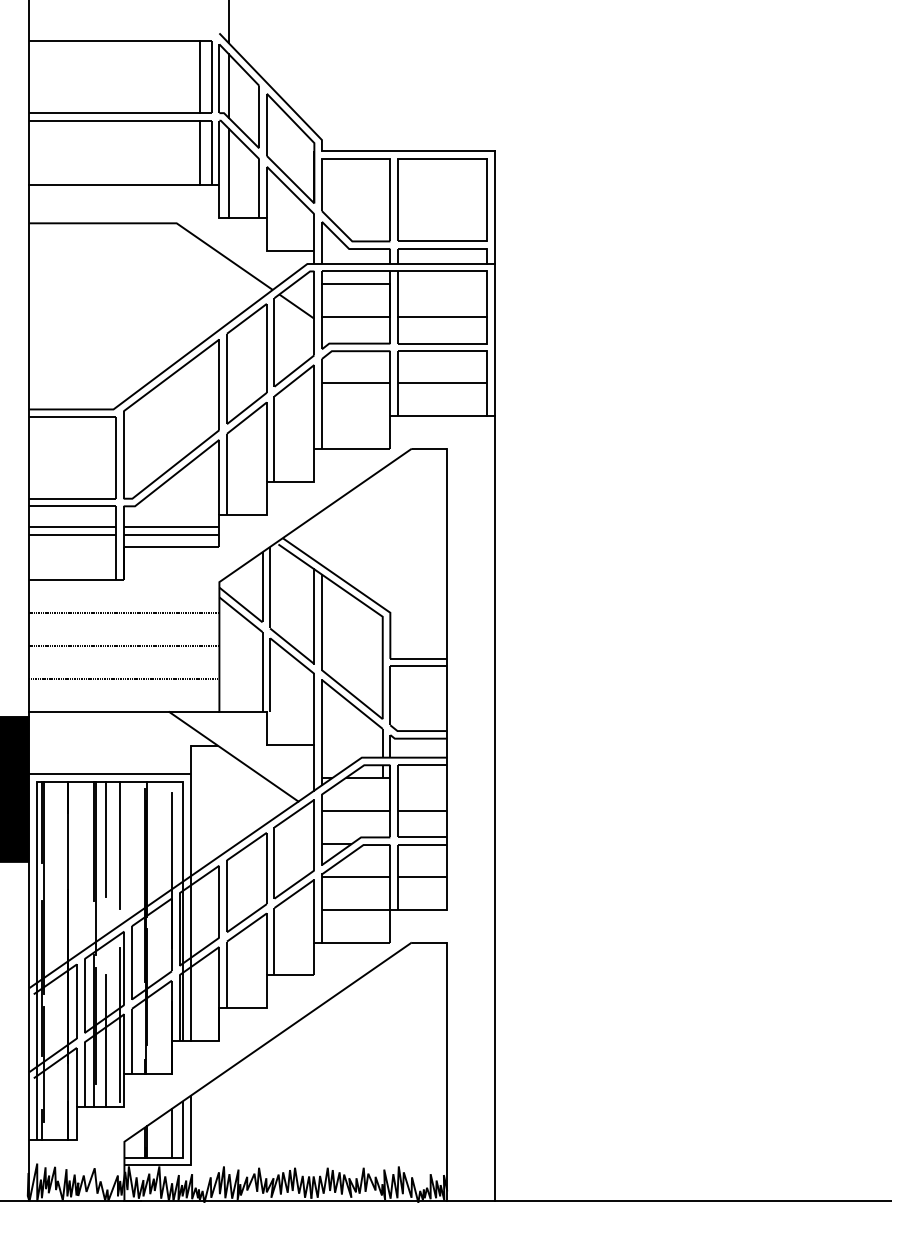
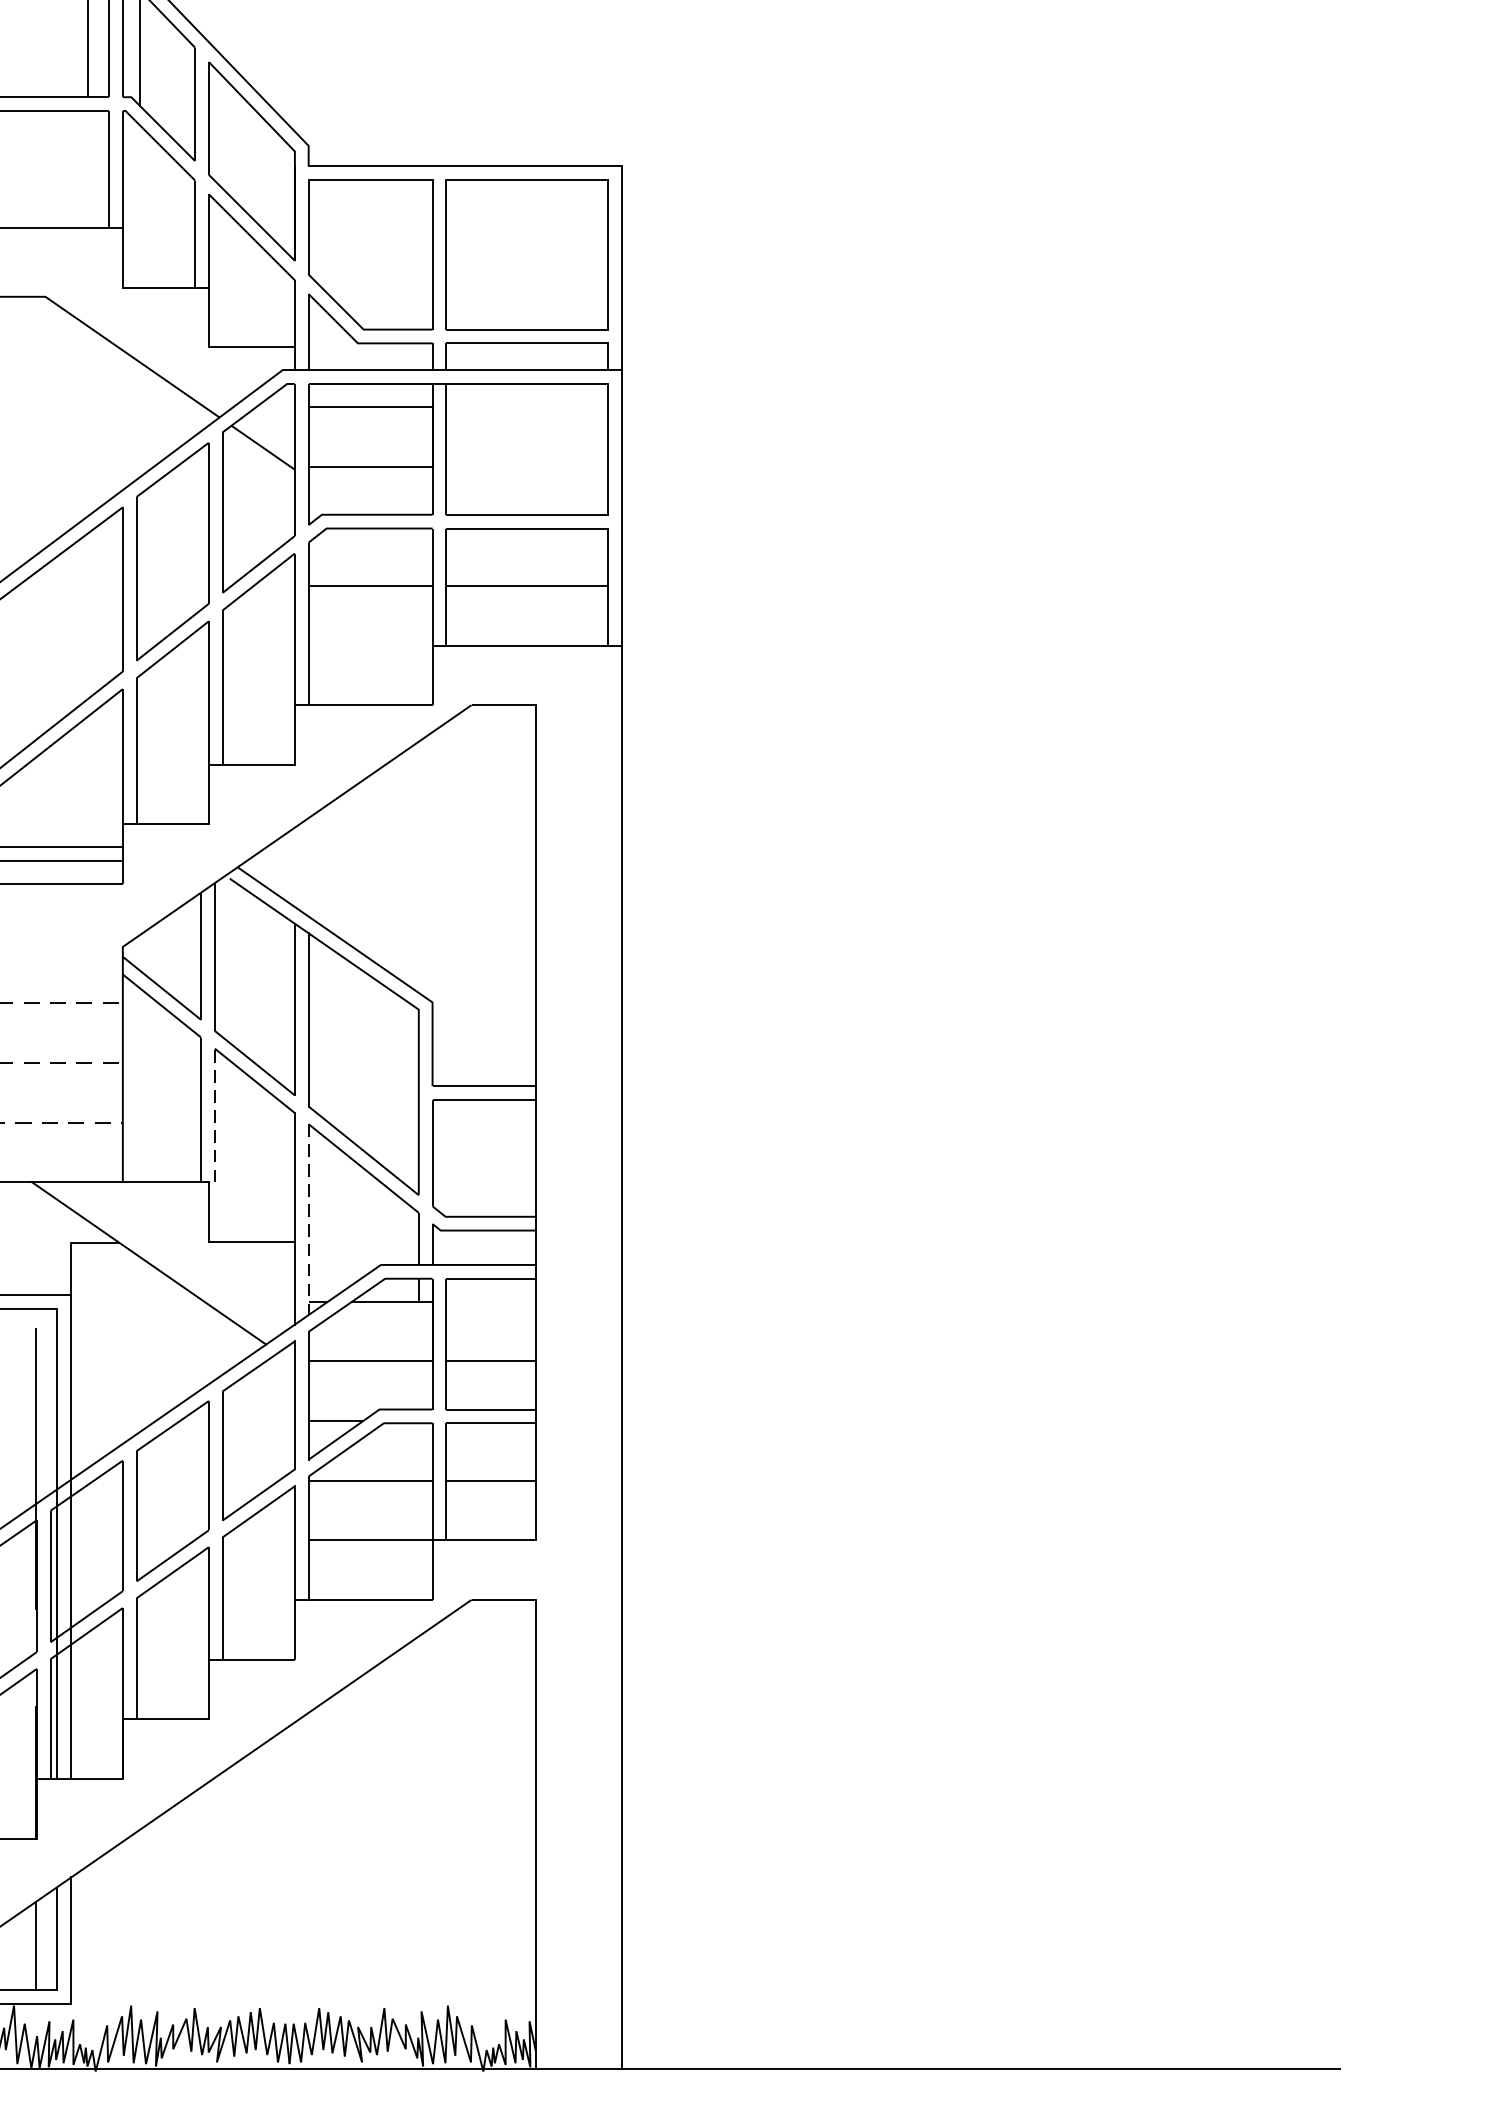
line: (200, 152) -> (88, 168), removed
line: (228, 173) -> (139, 206), removed
line: (442, 317) -> (527, 467), removed
line: (270, 675) -> (215, 1116), solid -> dashed
line: (321, 732) -> (307, 1219), solid -> dashed

